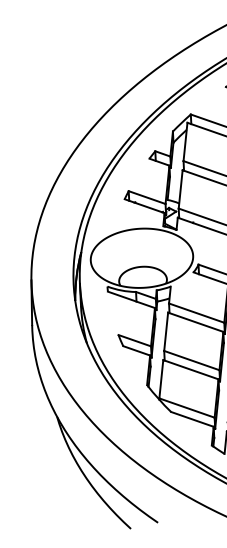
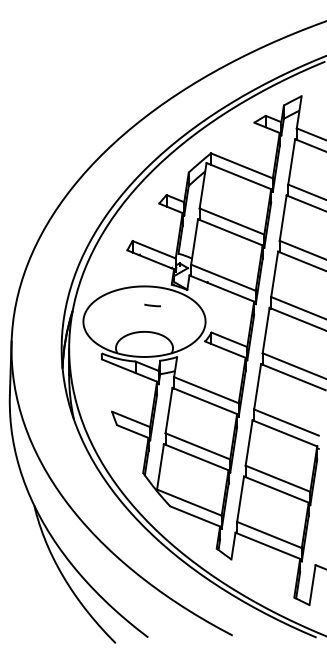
line: (148, 244) -> (152, 305), added

